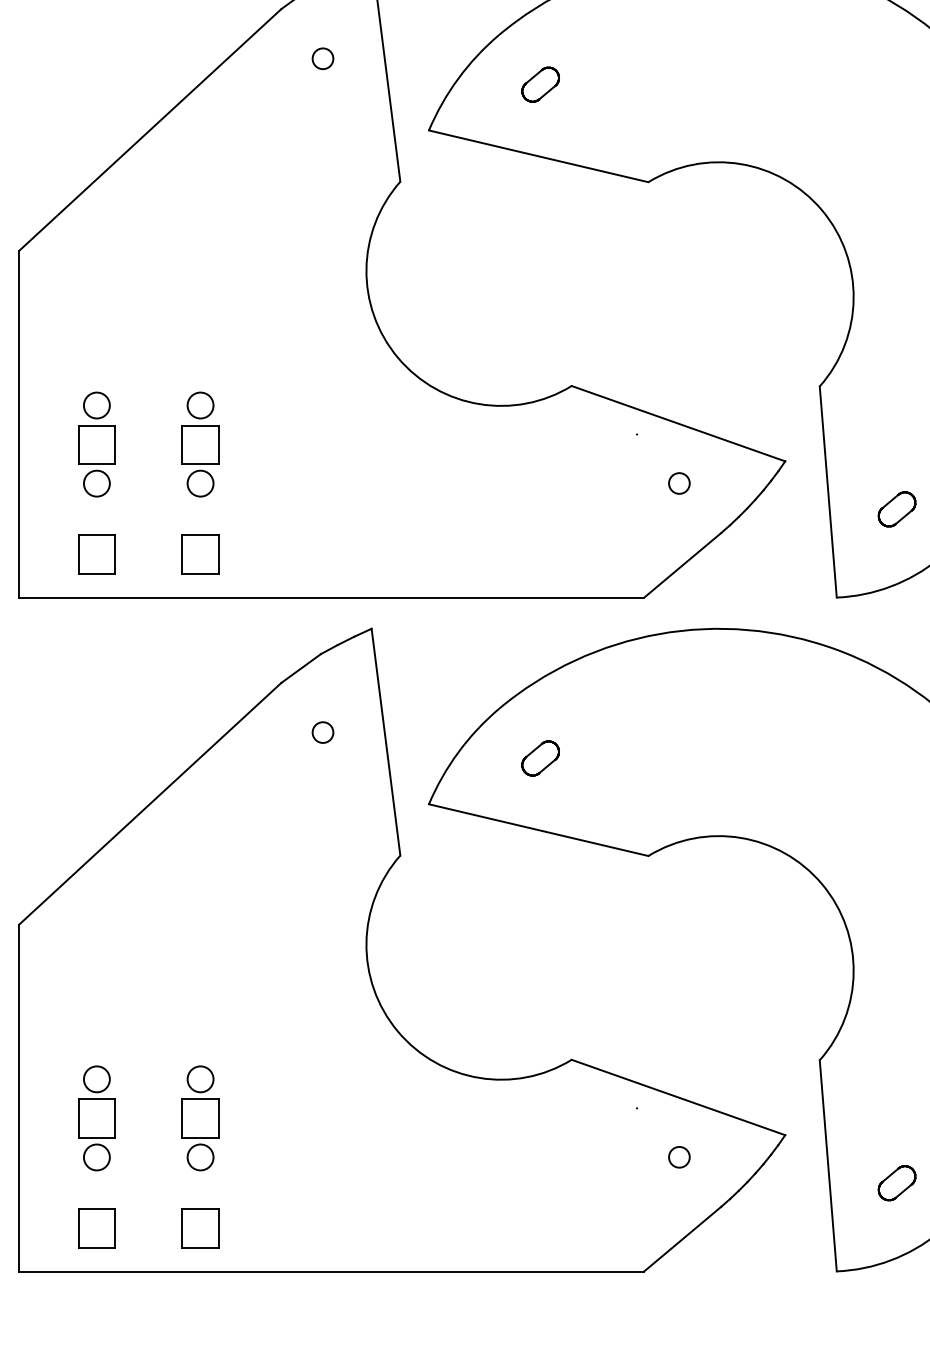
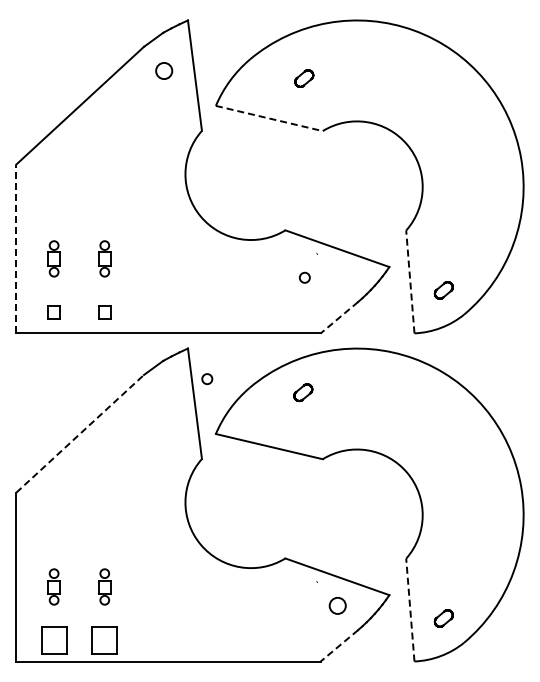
circle: (323, 57) -> (164, 70), size x1.6
part: (541, 84) -> (304, 78), moved
line: (539, 156) -> (269, 118), solid -> dashed
line: (19, 423) -> (16, 248), solid -> dashed
part: (95, 443) -> (53, 258), size x0.7
part: (200, 443) -> (104, 258), size x0.7
circle: (678, 482) -> (304, 277), moved
line: (828, 491) -> (410, 281), solid -> dashed
part: (95, 554) -> (53, 312), size x0.7
part: (200, 554) -> (104, 312), size x0.7
line: (682, 567) -> (339, 318), solid -> dashed
circle: (323, 731) -> (207, 378), moved
part: (541, 758) -> (303, 392), moved
line: (150, 803) -> (80, 433), solid -> dashed
part: (95, 1117) -> (53, 586), size x0.7
part: (200, 1117) -> (104, 586), size x0.7
circle: (678, 1156) -> (337, 605), size x1.6
line: (828, 1166) -> (410, 610), solid -> dashed
part: (95, 1228) -> (53, 640), size x1.4
part: (200, 1228) -> (104, 640), size x1.4
line: (682, 1240) -> (339, 646), solid -> dashed

